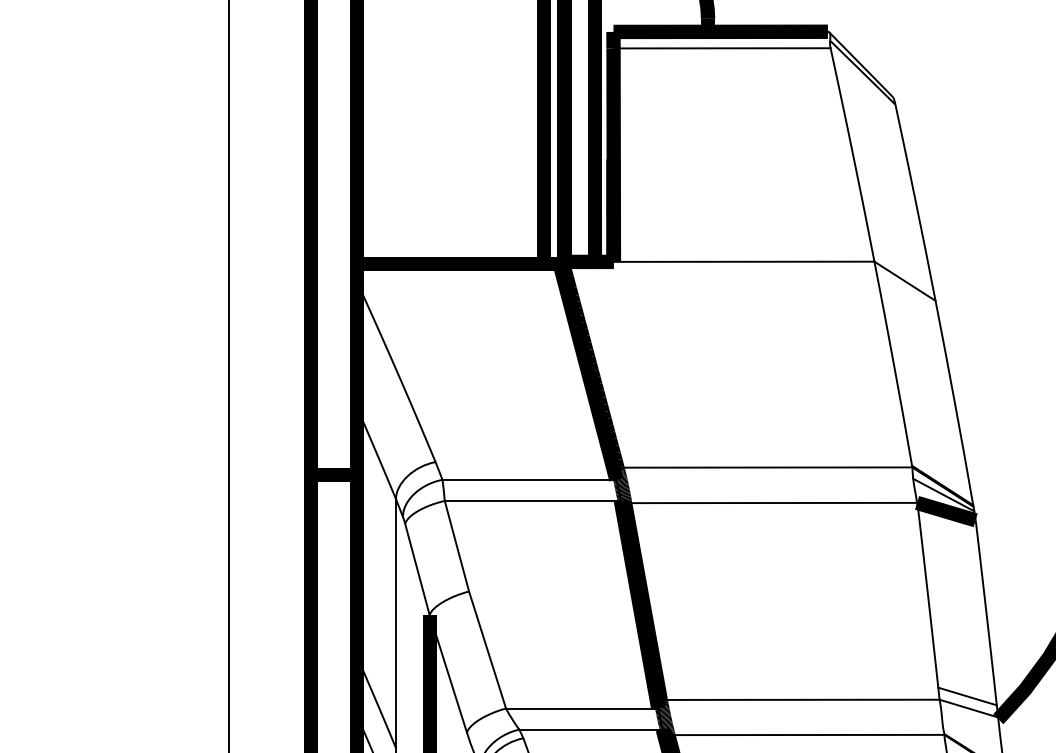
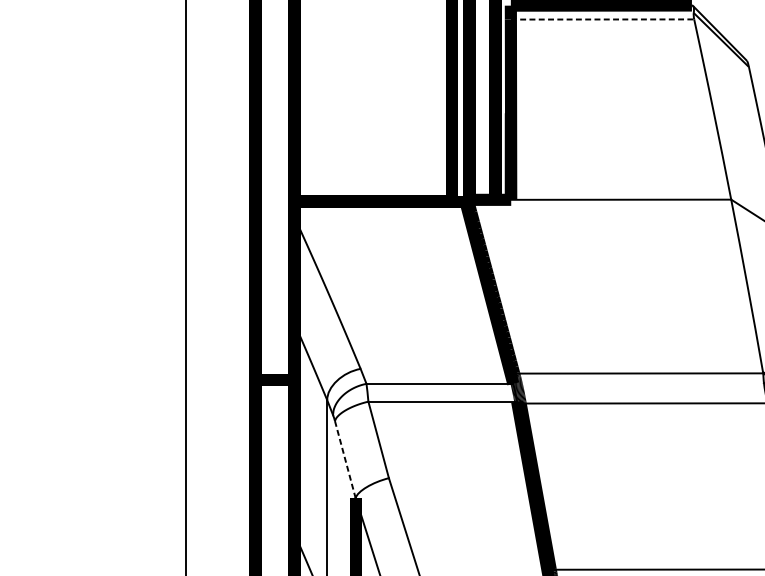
line: (722, 48) -> (602, 19), solid -> dashed
line: (417, 570) -> (345, 460), solid -> dashed

